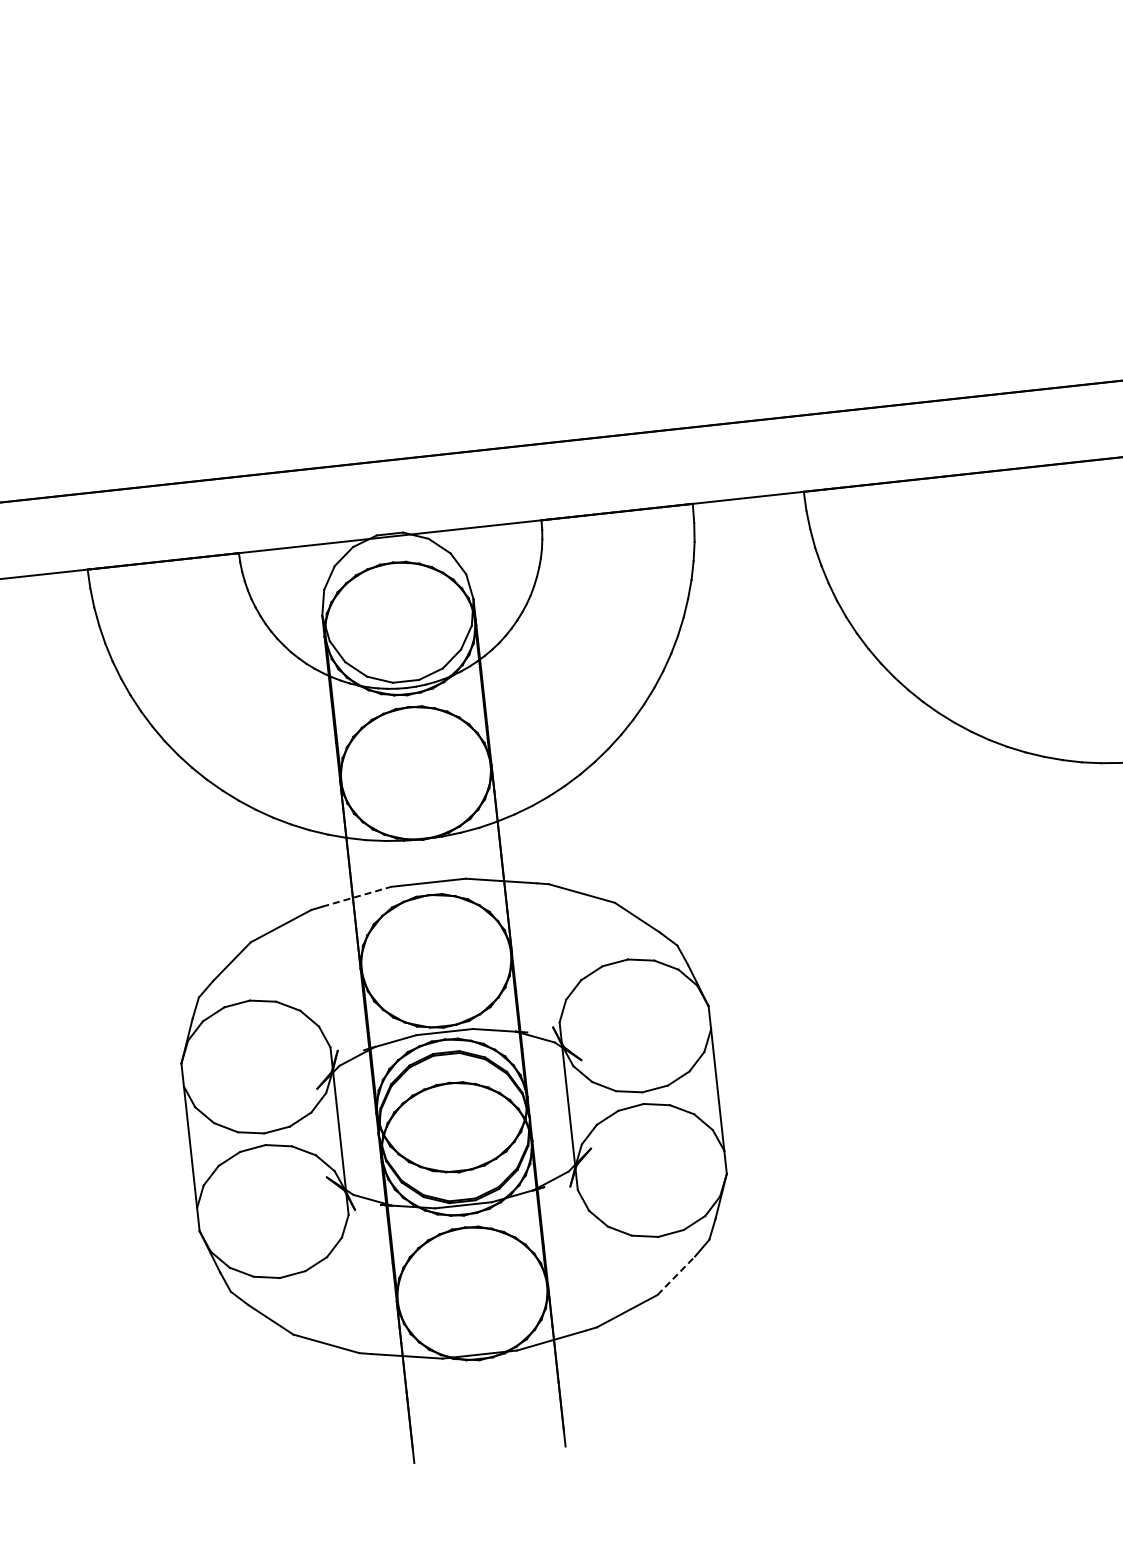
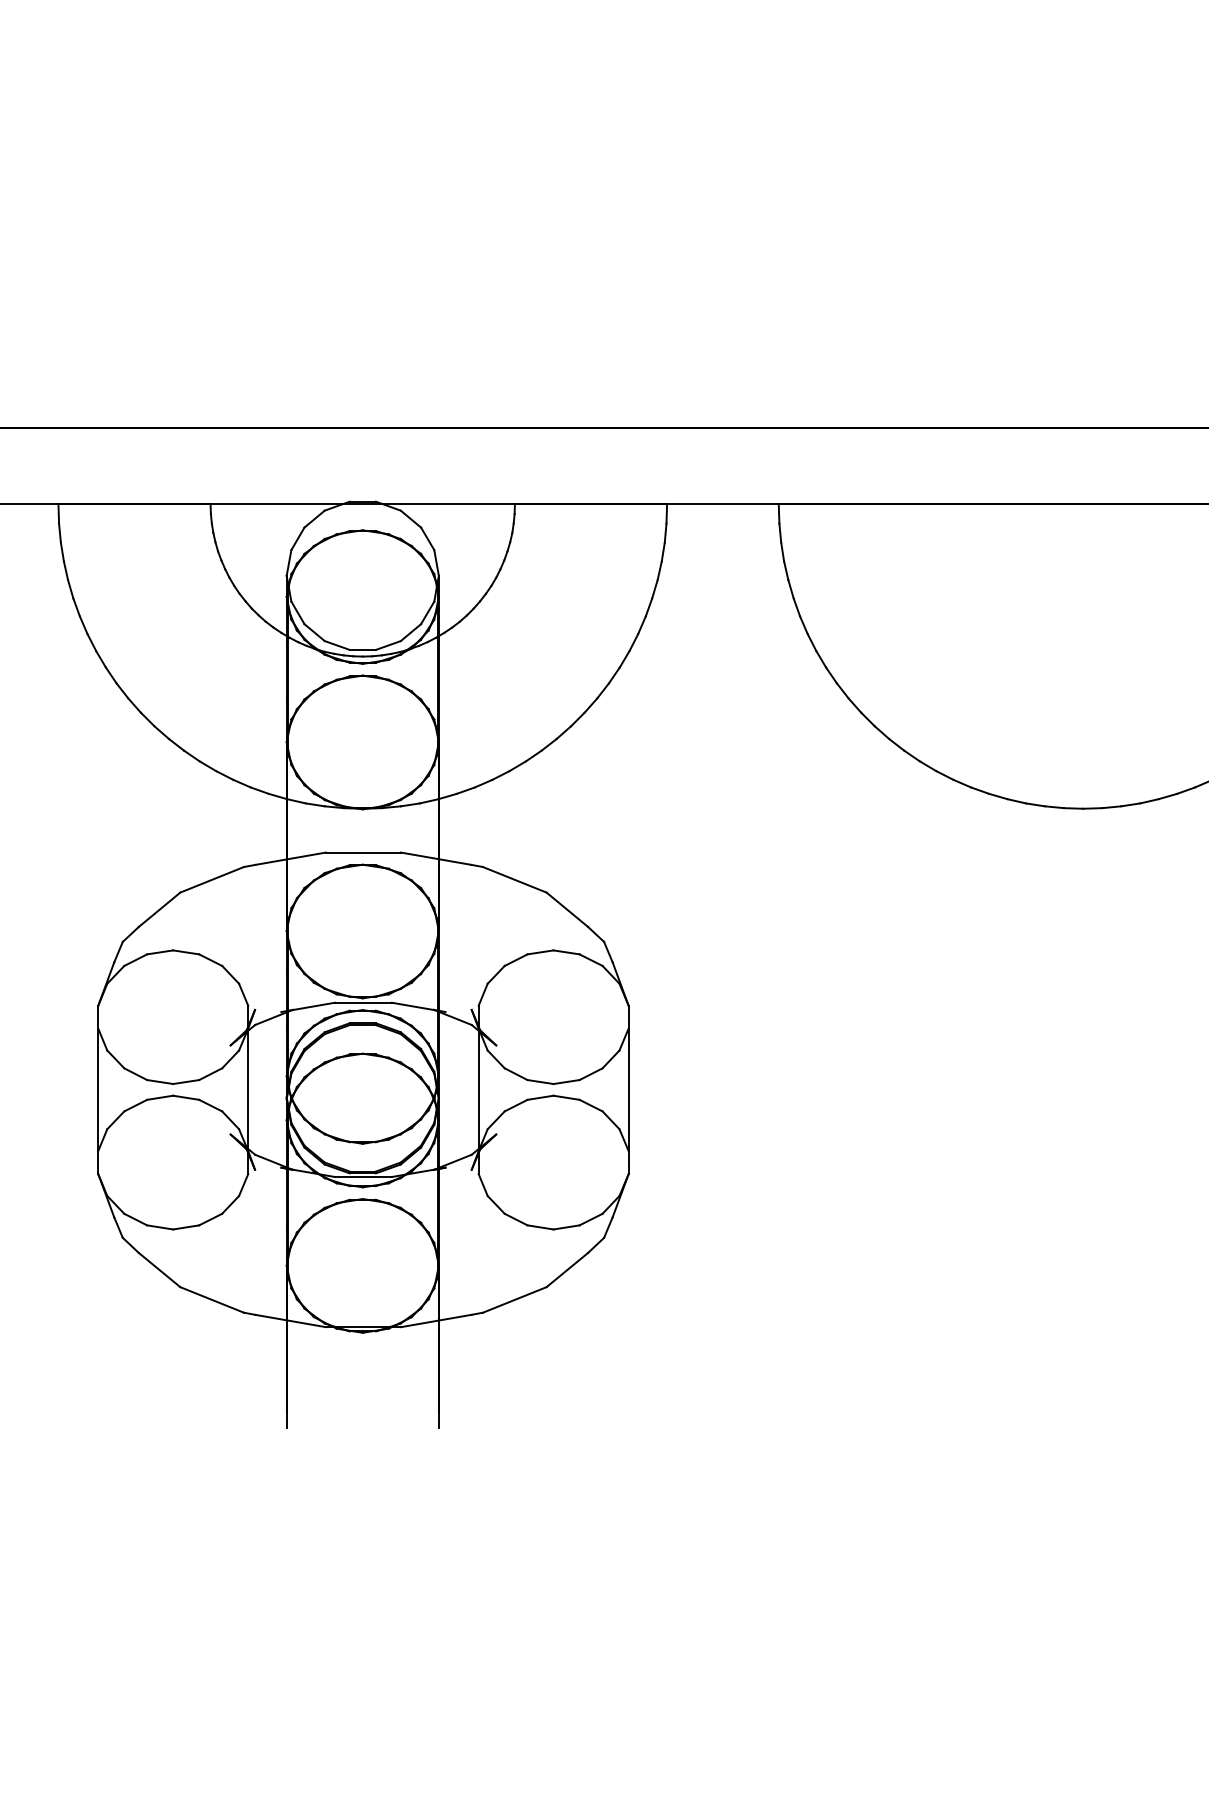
line: (356, 896) -> (290, 858), dashed -> solid
line: (676, 1276) -> (567, 1270), dashed -> solid

